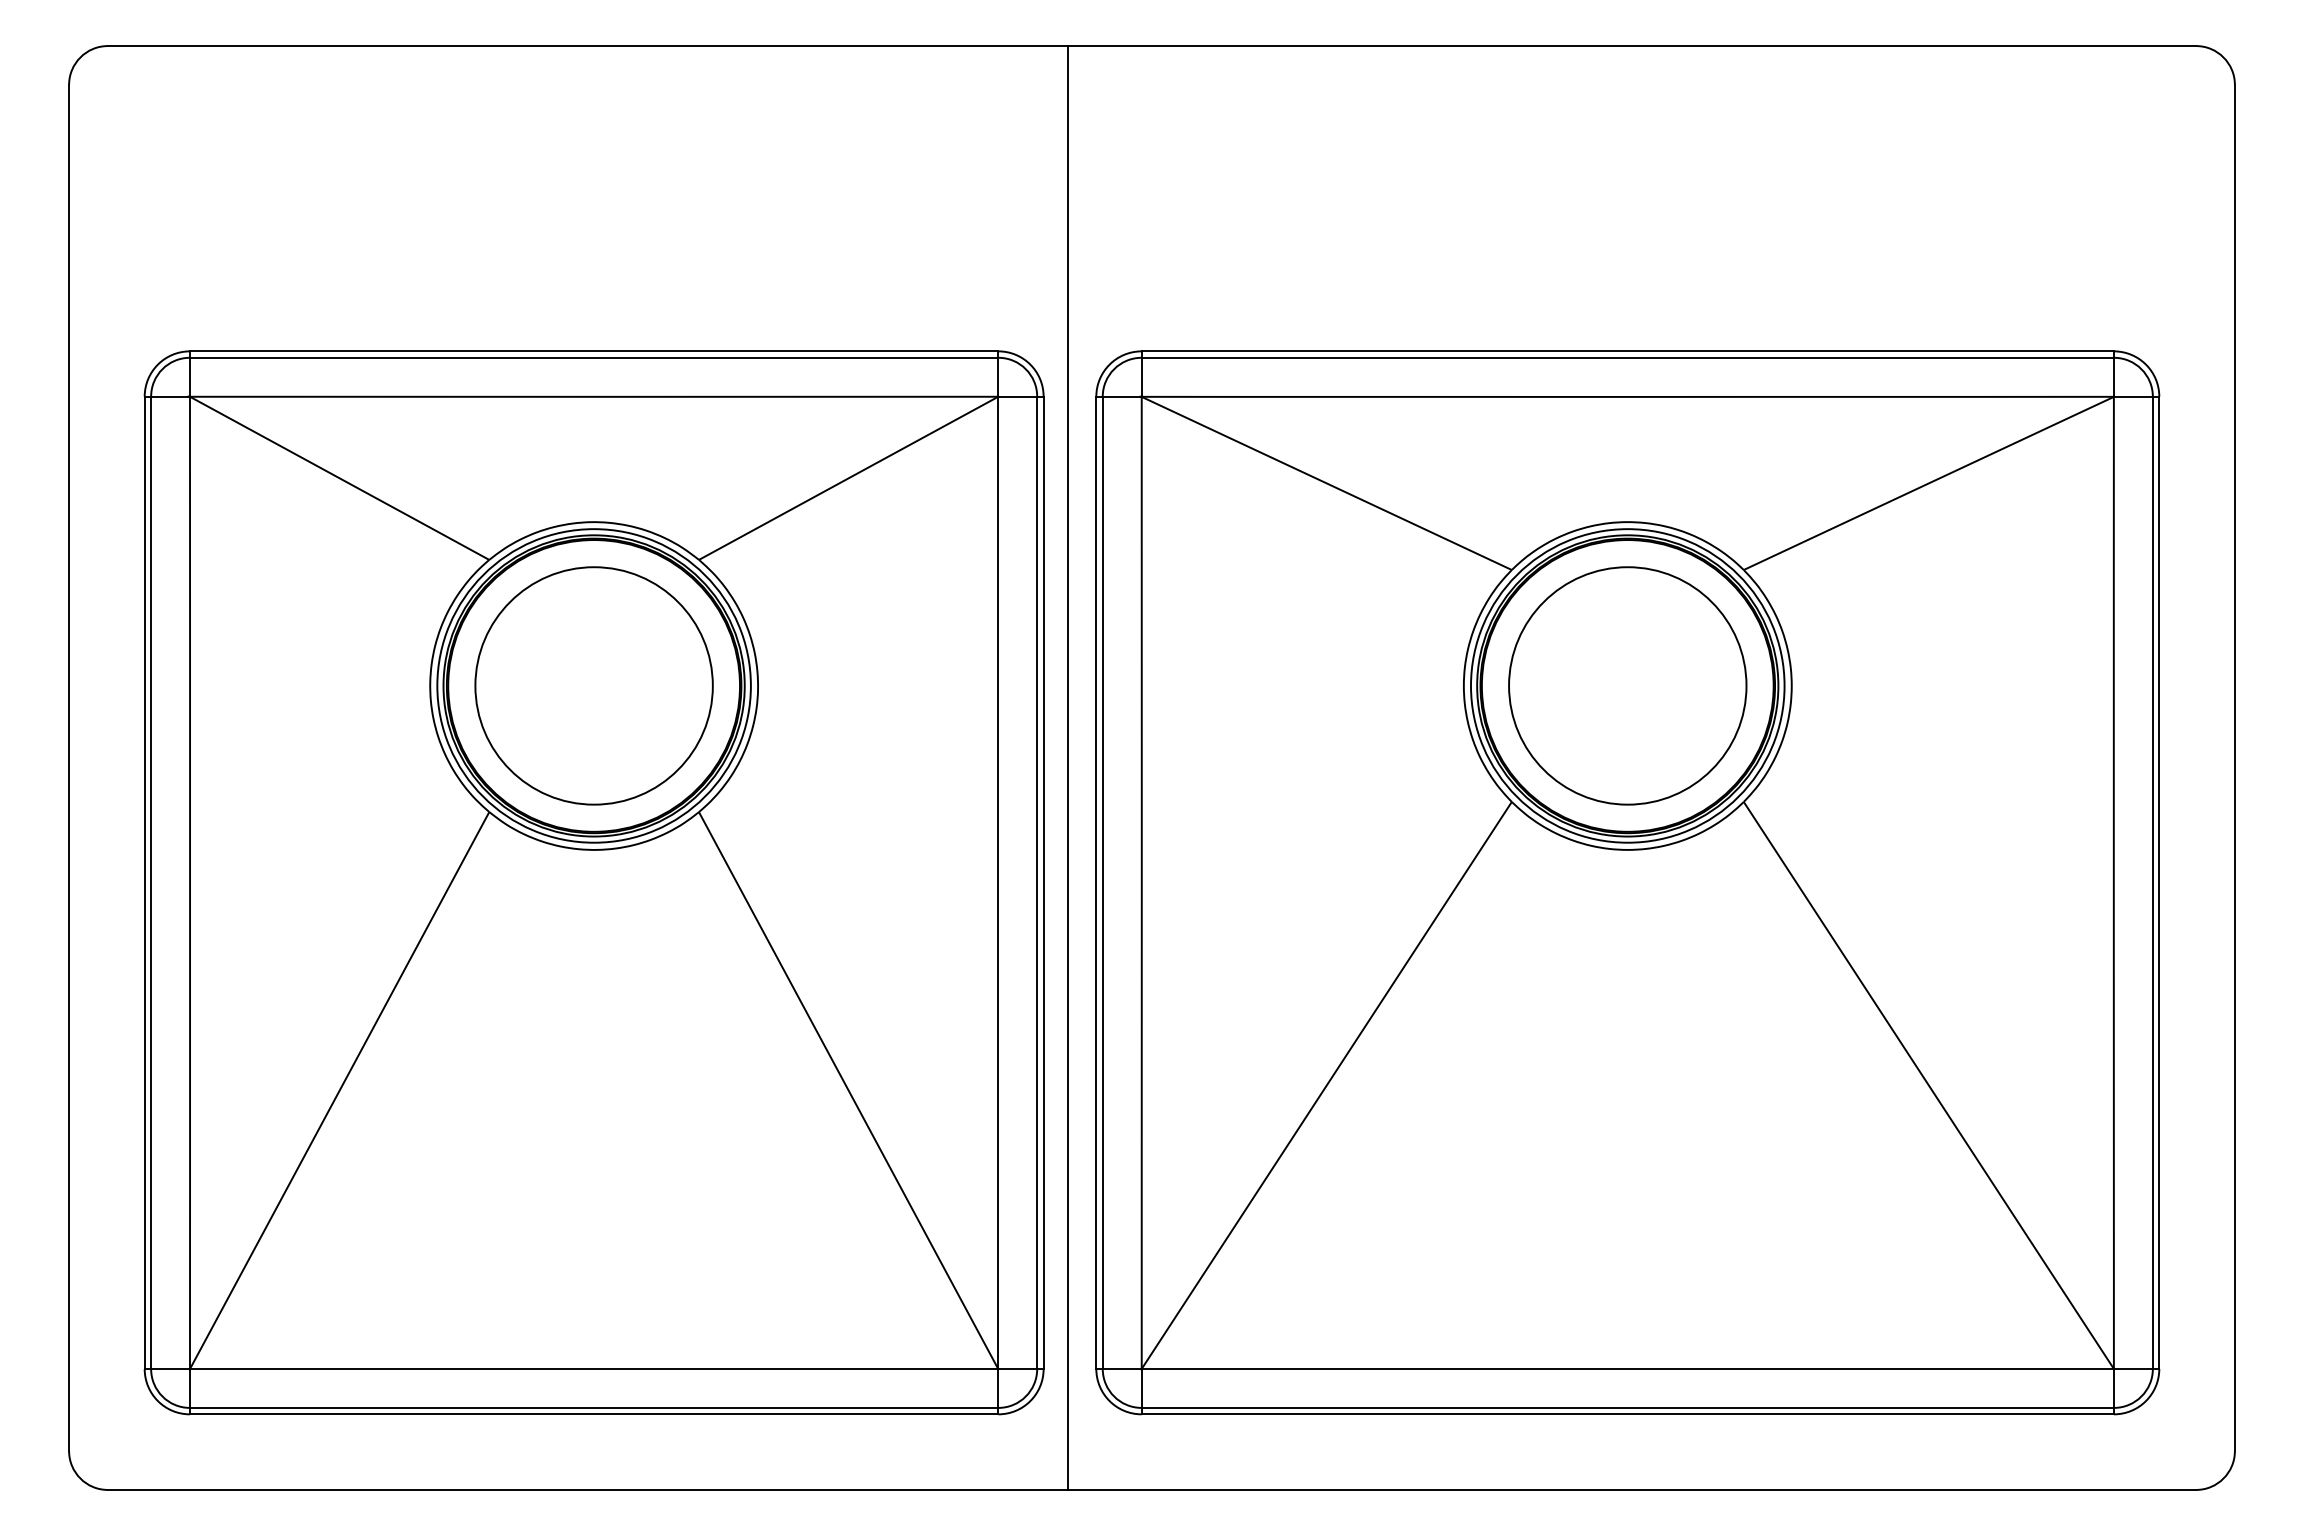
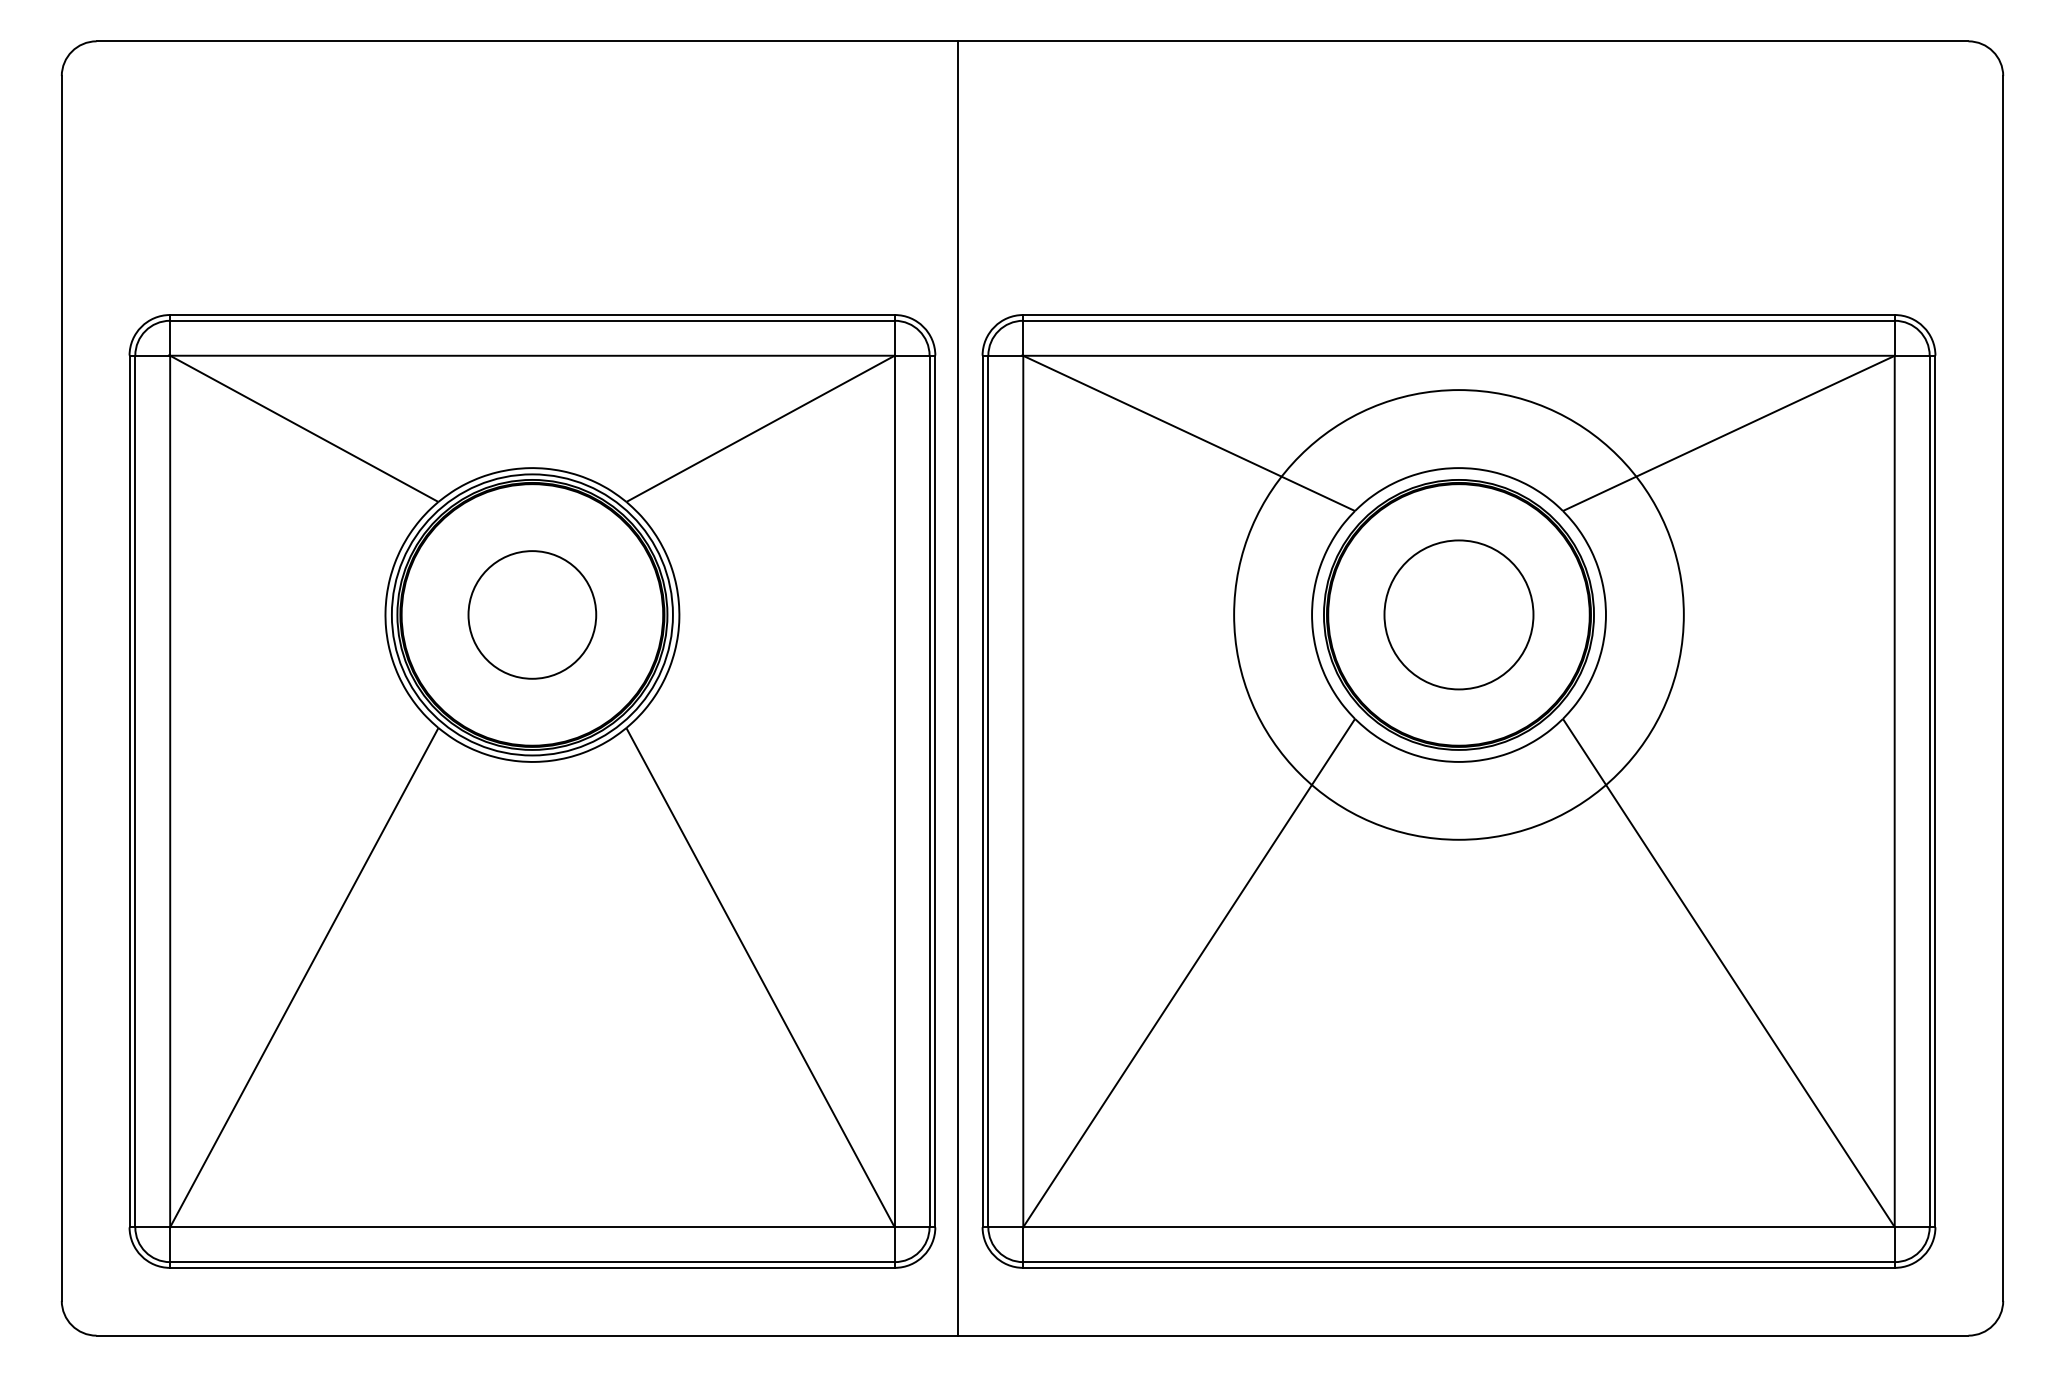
circle: (593, 685) -> (531, 614), size x0.6
circle: (1627, 685) -> (1458, 614), size x0.7
circle: (1627, 685) -> (1458, 614), size x1.6

